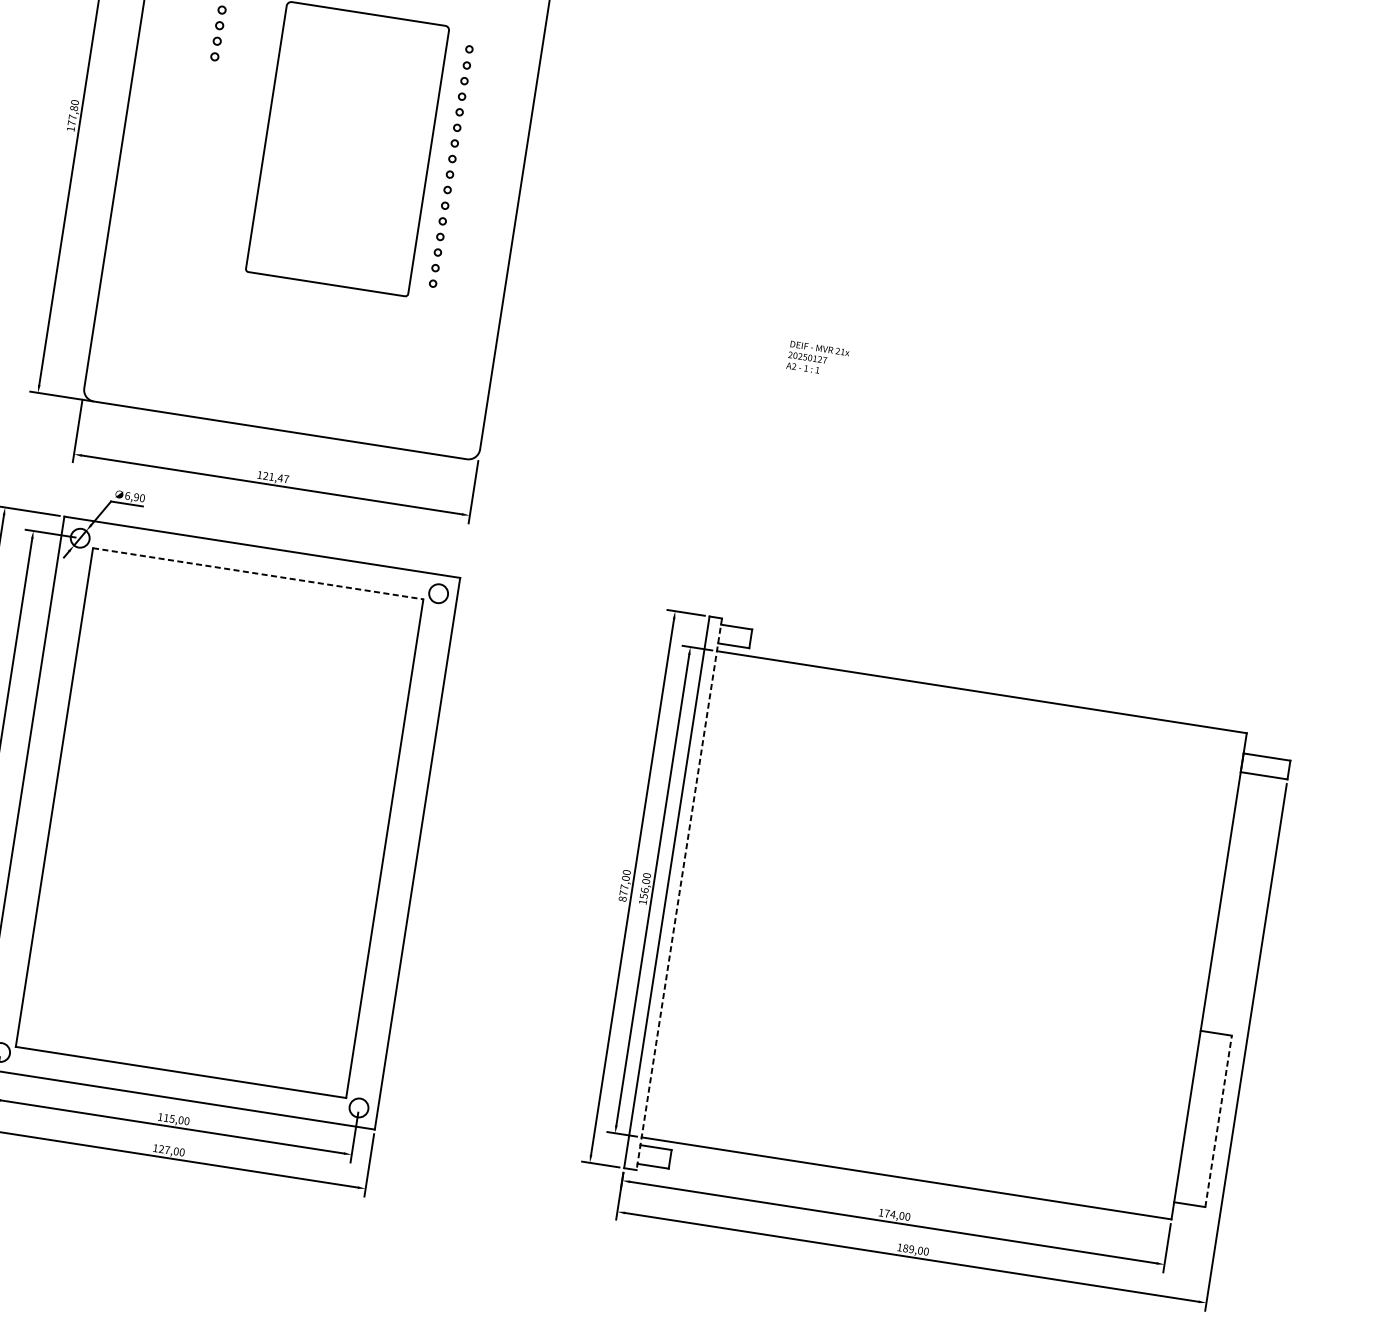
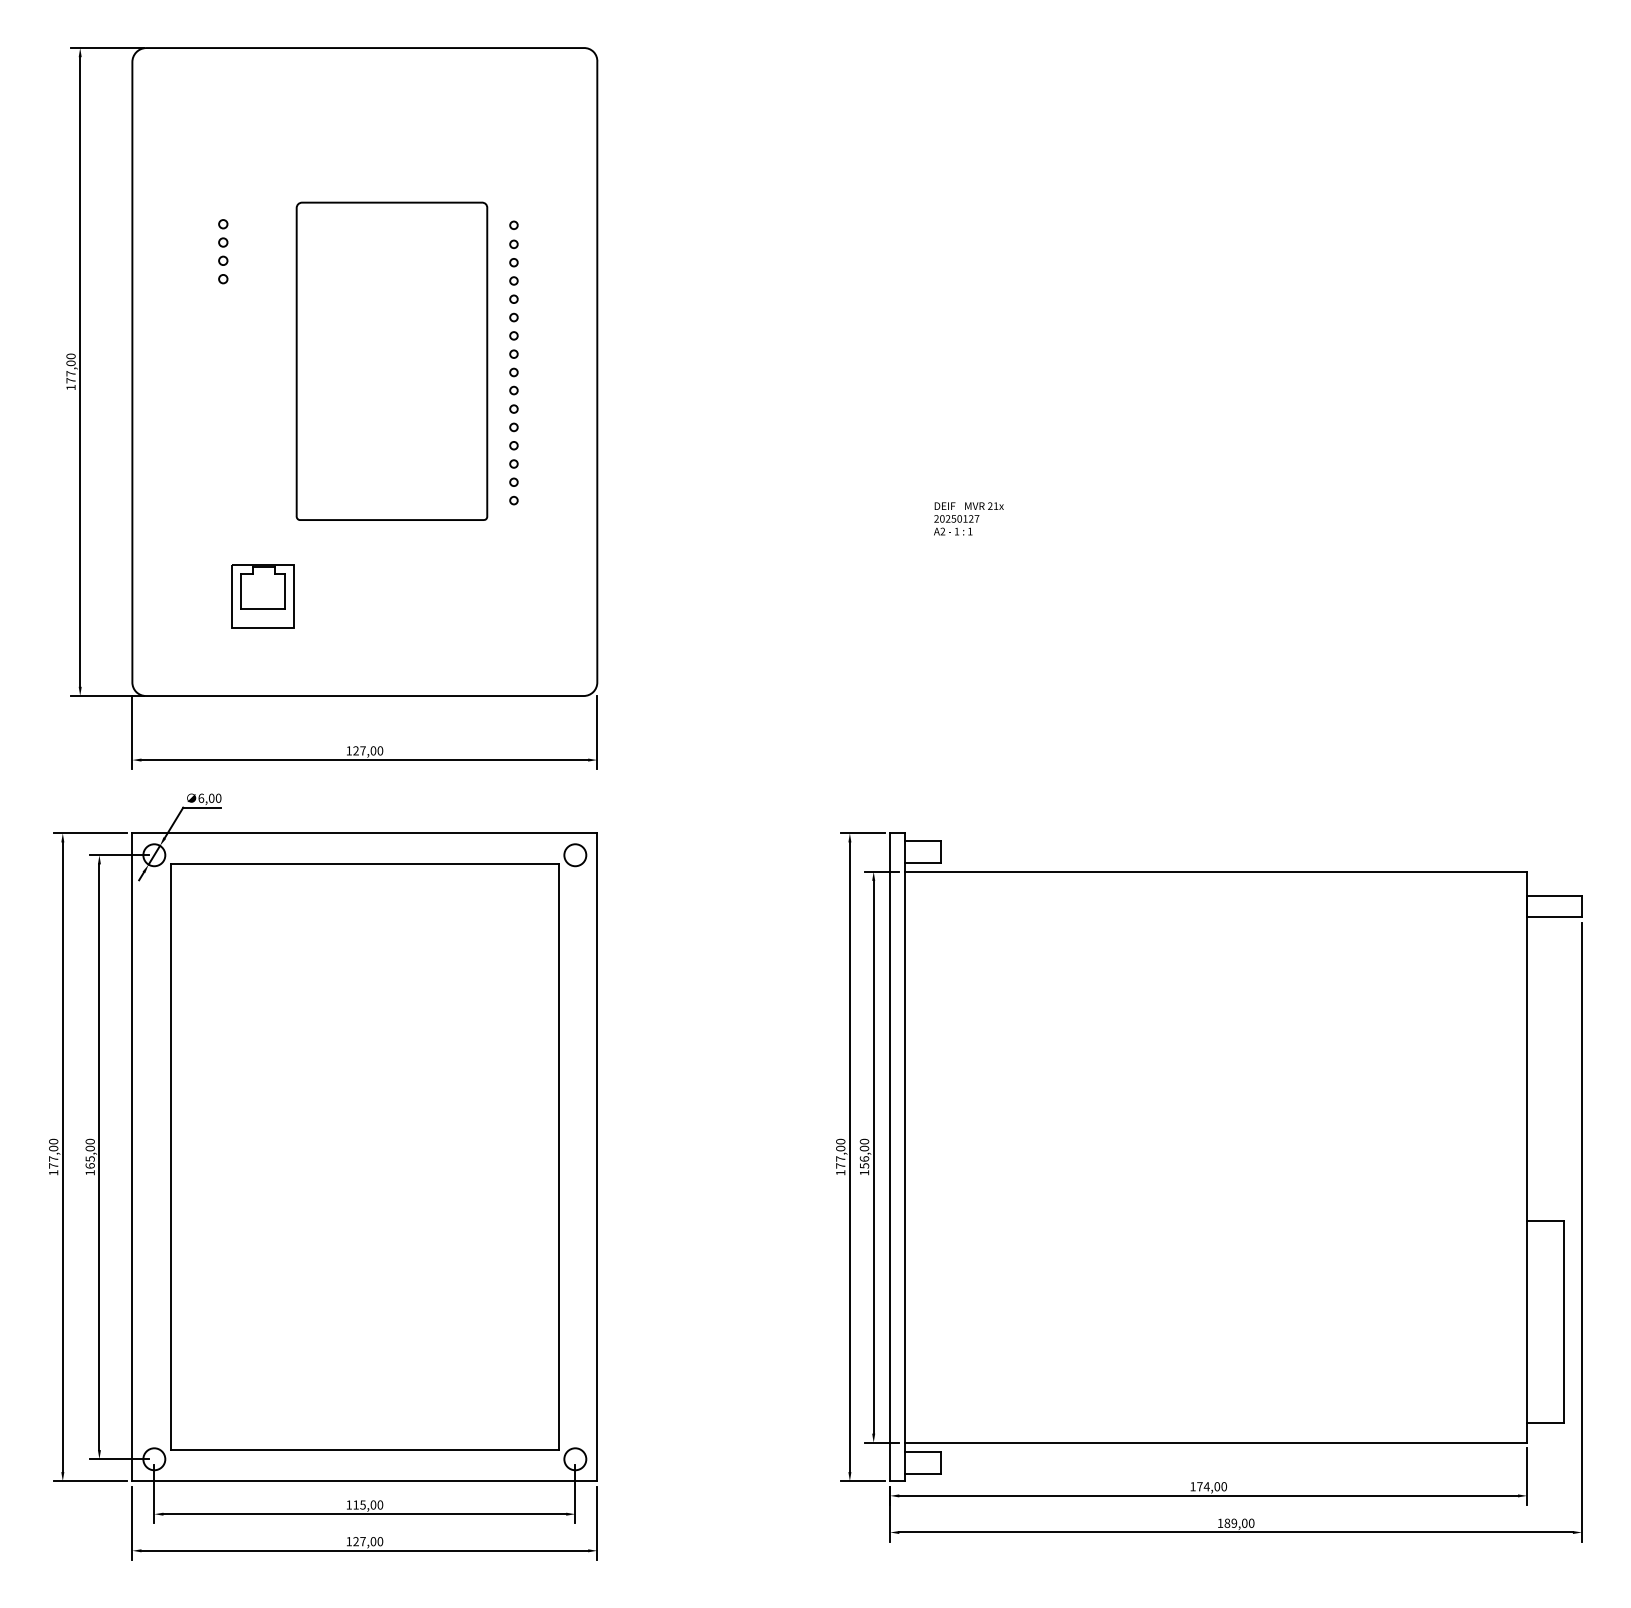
text: (74, 108) -> (71, 363), 177,80 -> 177,00
part: (206, 332) -> (262, 596), added
text: (278, 477) -> (371, 750), 121,47 -> 127,00
text: (136, 497) -> (211, 798), 6,90 -> 6,00
line: (258, 573) -> (365, 864), dashed -> solid
line: (679, 894) -> (904, 1157), dashed -> solid
text: (622, 898) -> (840, 1172), 877,00 -> 177,00
line: (1218, 1121) -> (1563, 1322), dashed -> solid

